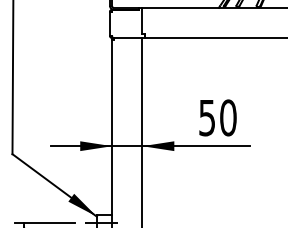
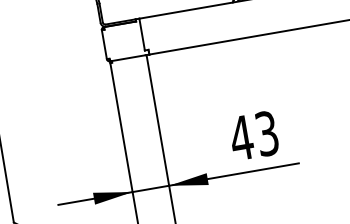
text: (217, 117) -> (253, 135), 50 -> 43

